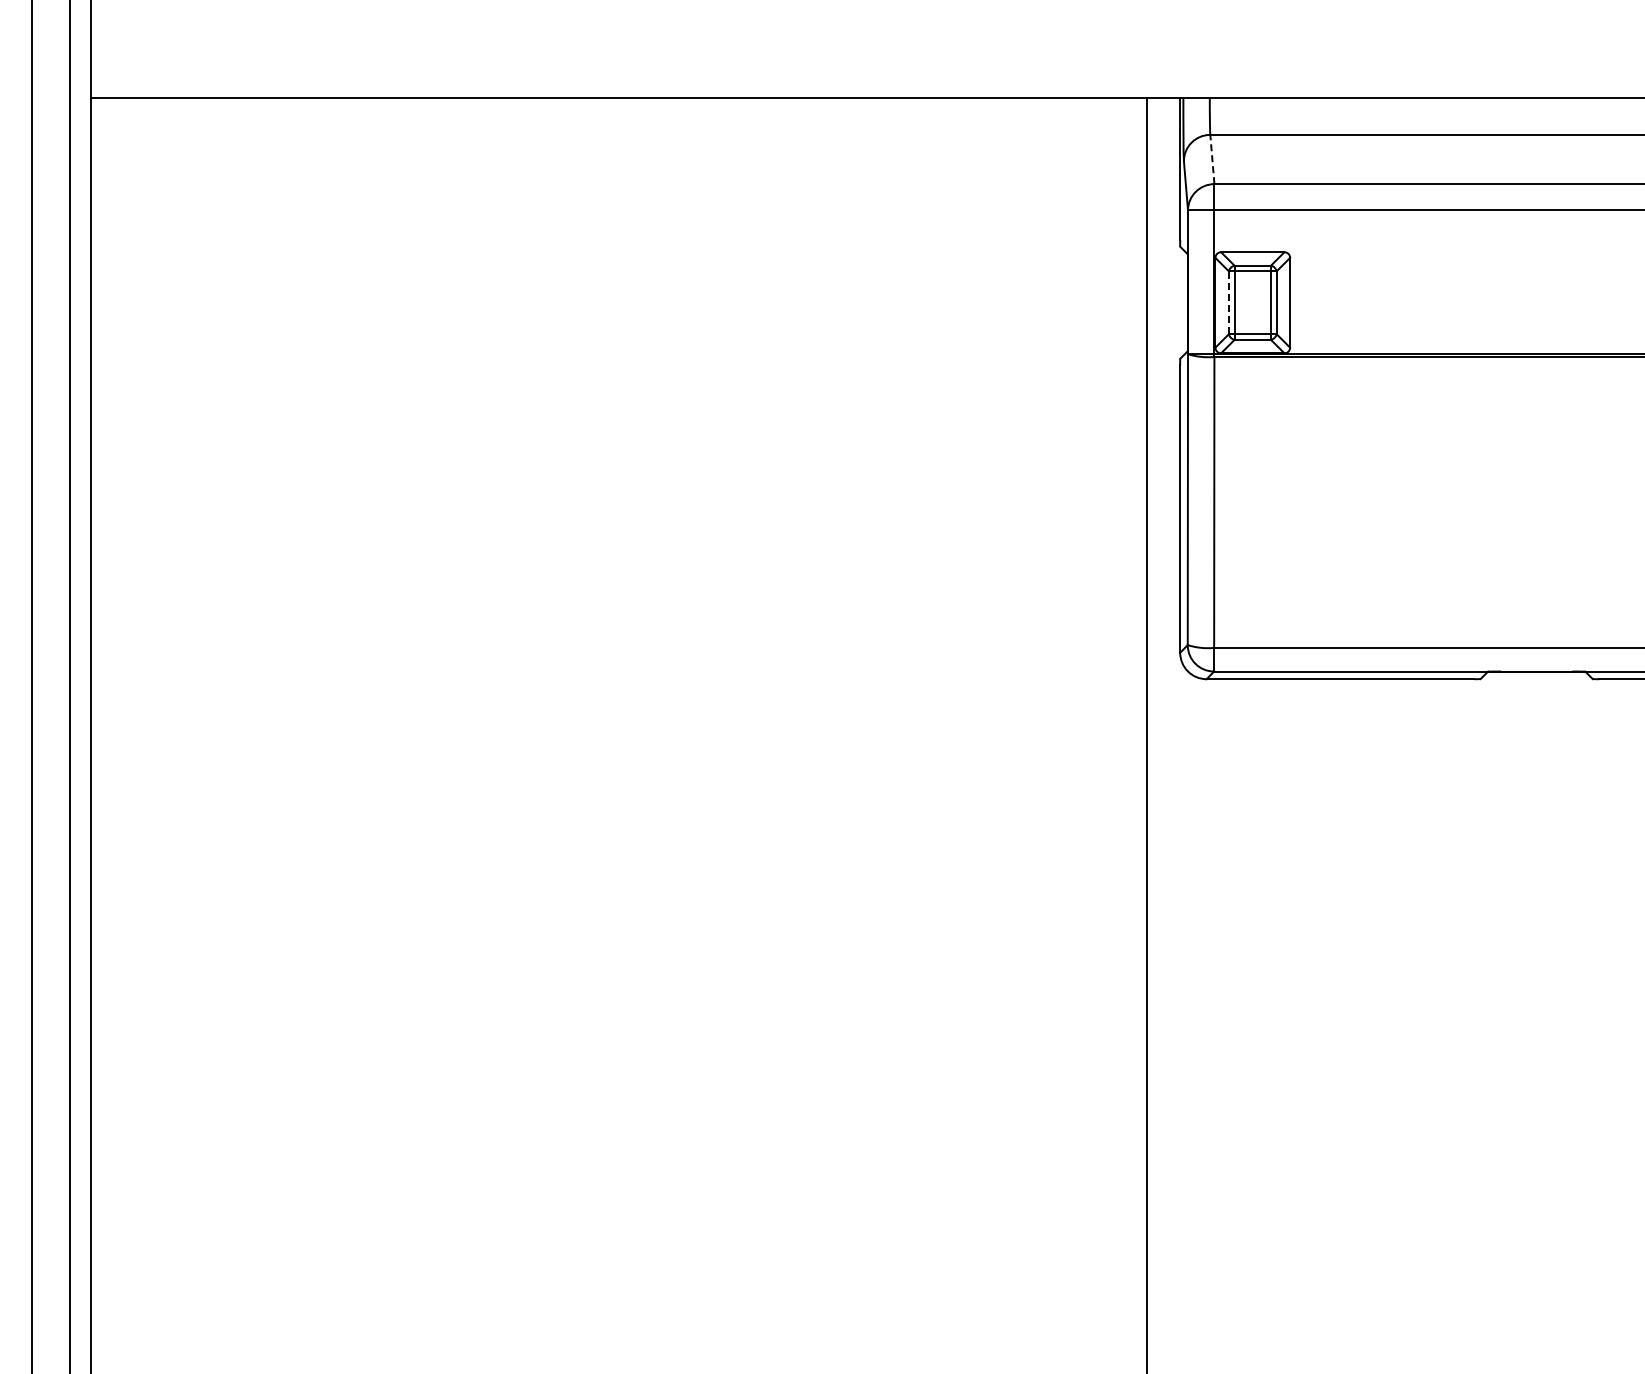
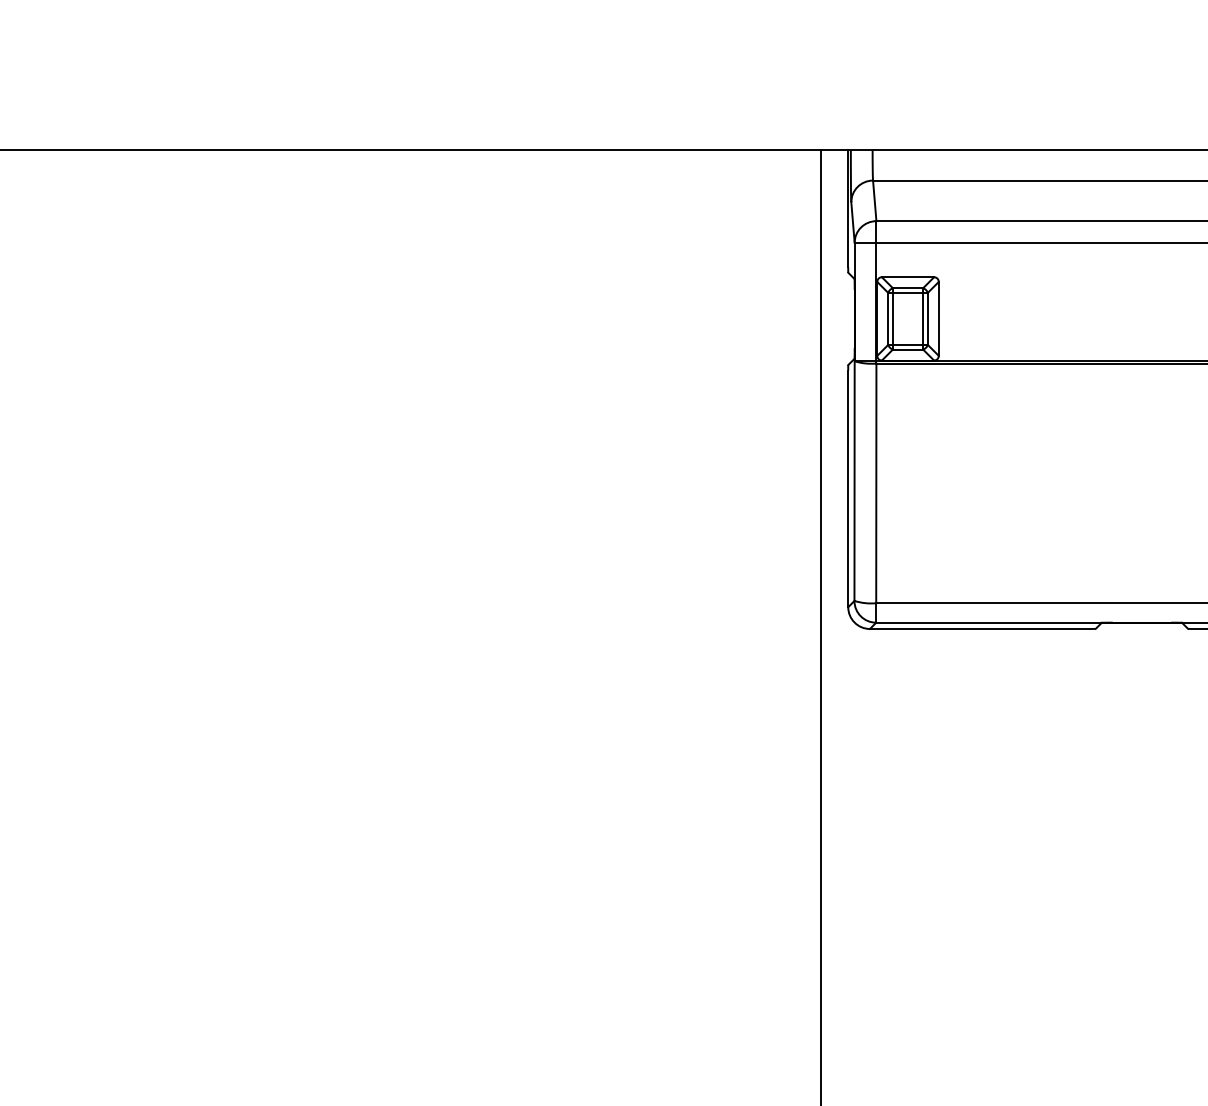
line: (1212, 159) -> (874, 200), dashed -> solid
line: (1228, 302) -> (888, 318), dashed -> solid

